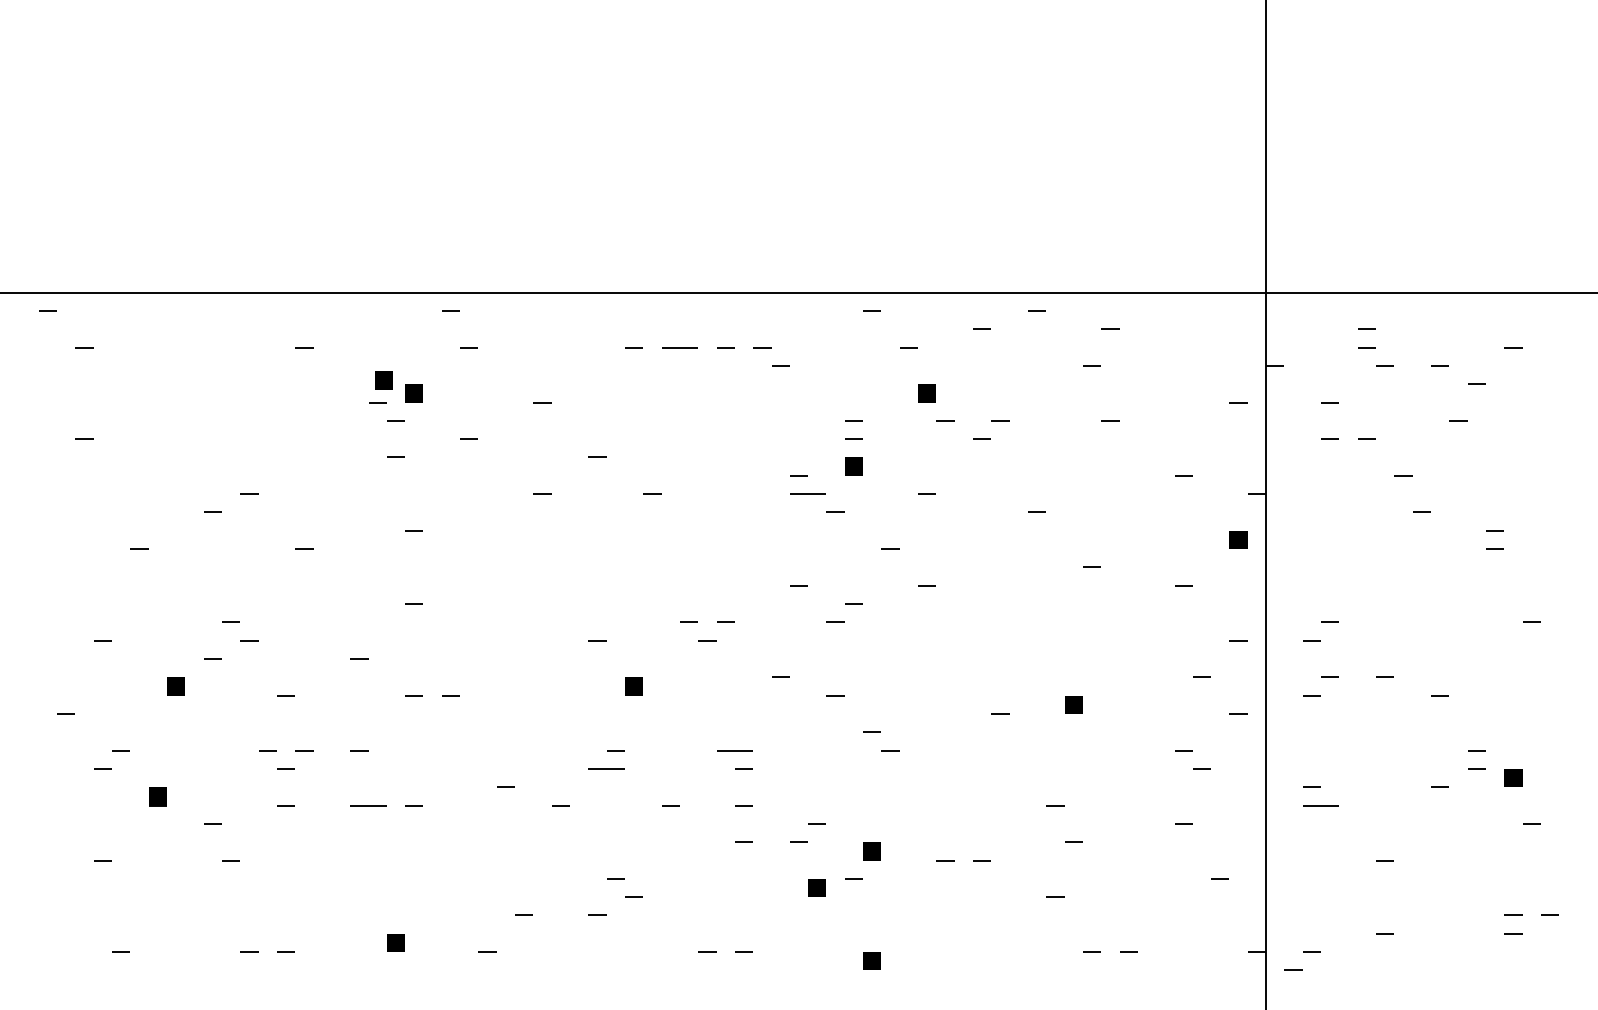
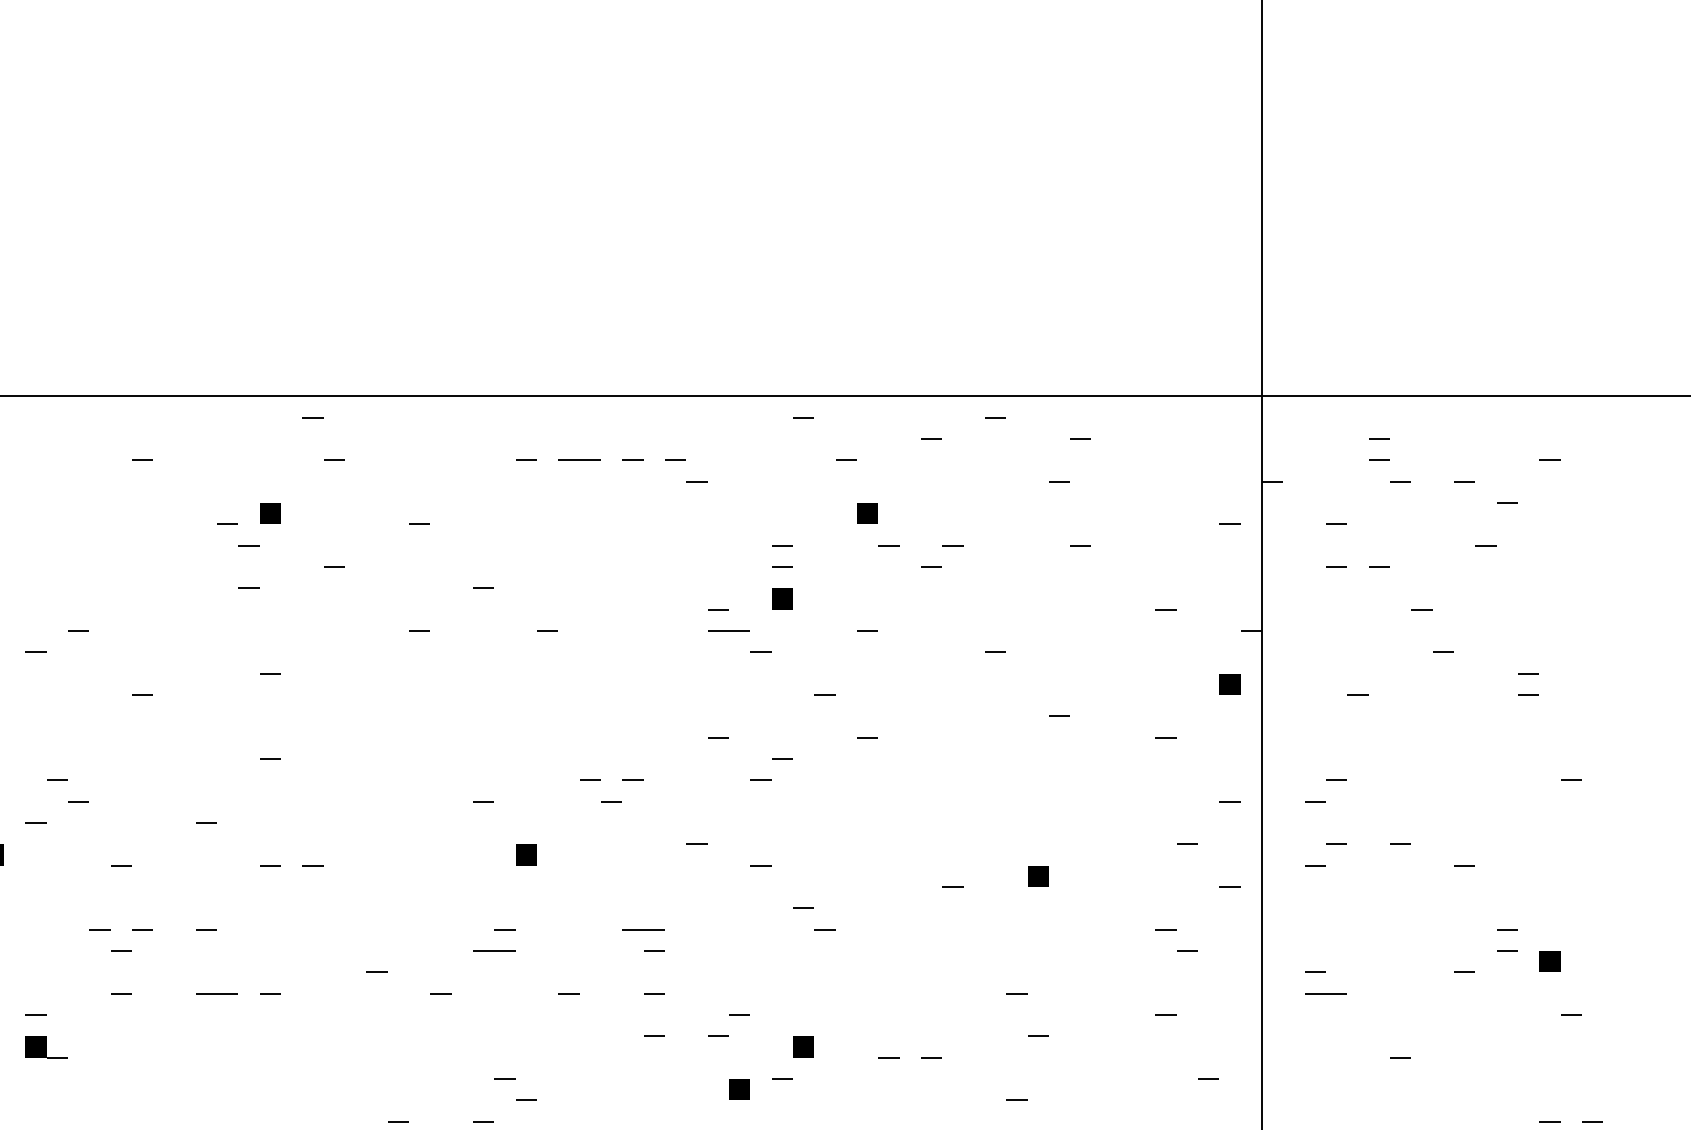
part: (383, 380) -> (234, 498), removed
line: (1348, 548) -> (1357, 694), added
fill: (212, 851) -> (35, 1047), added

